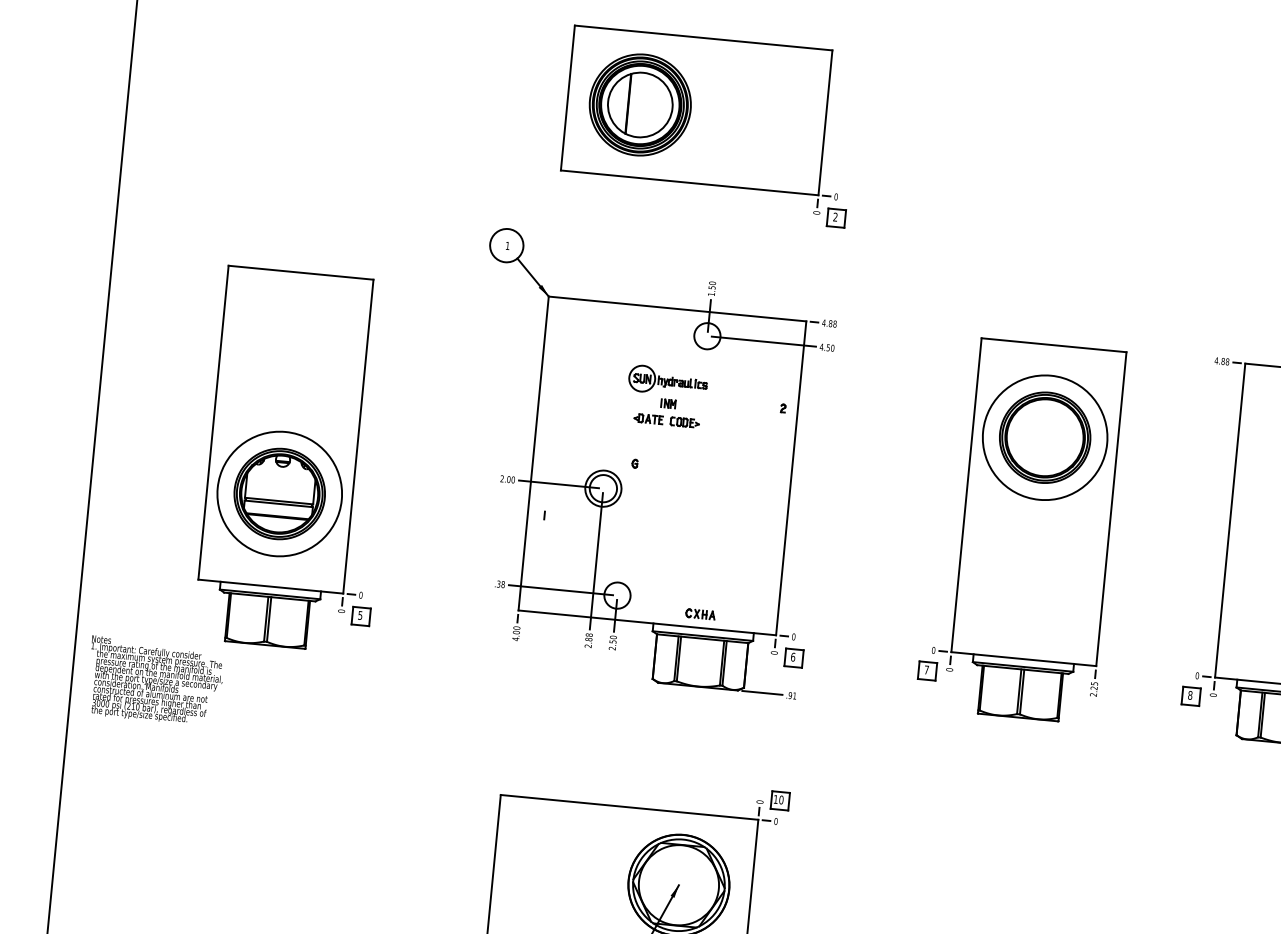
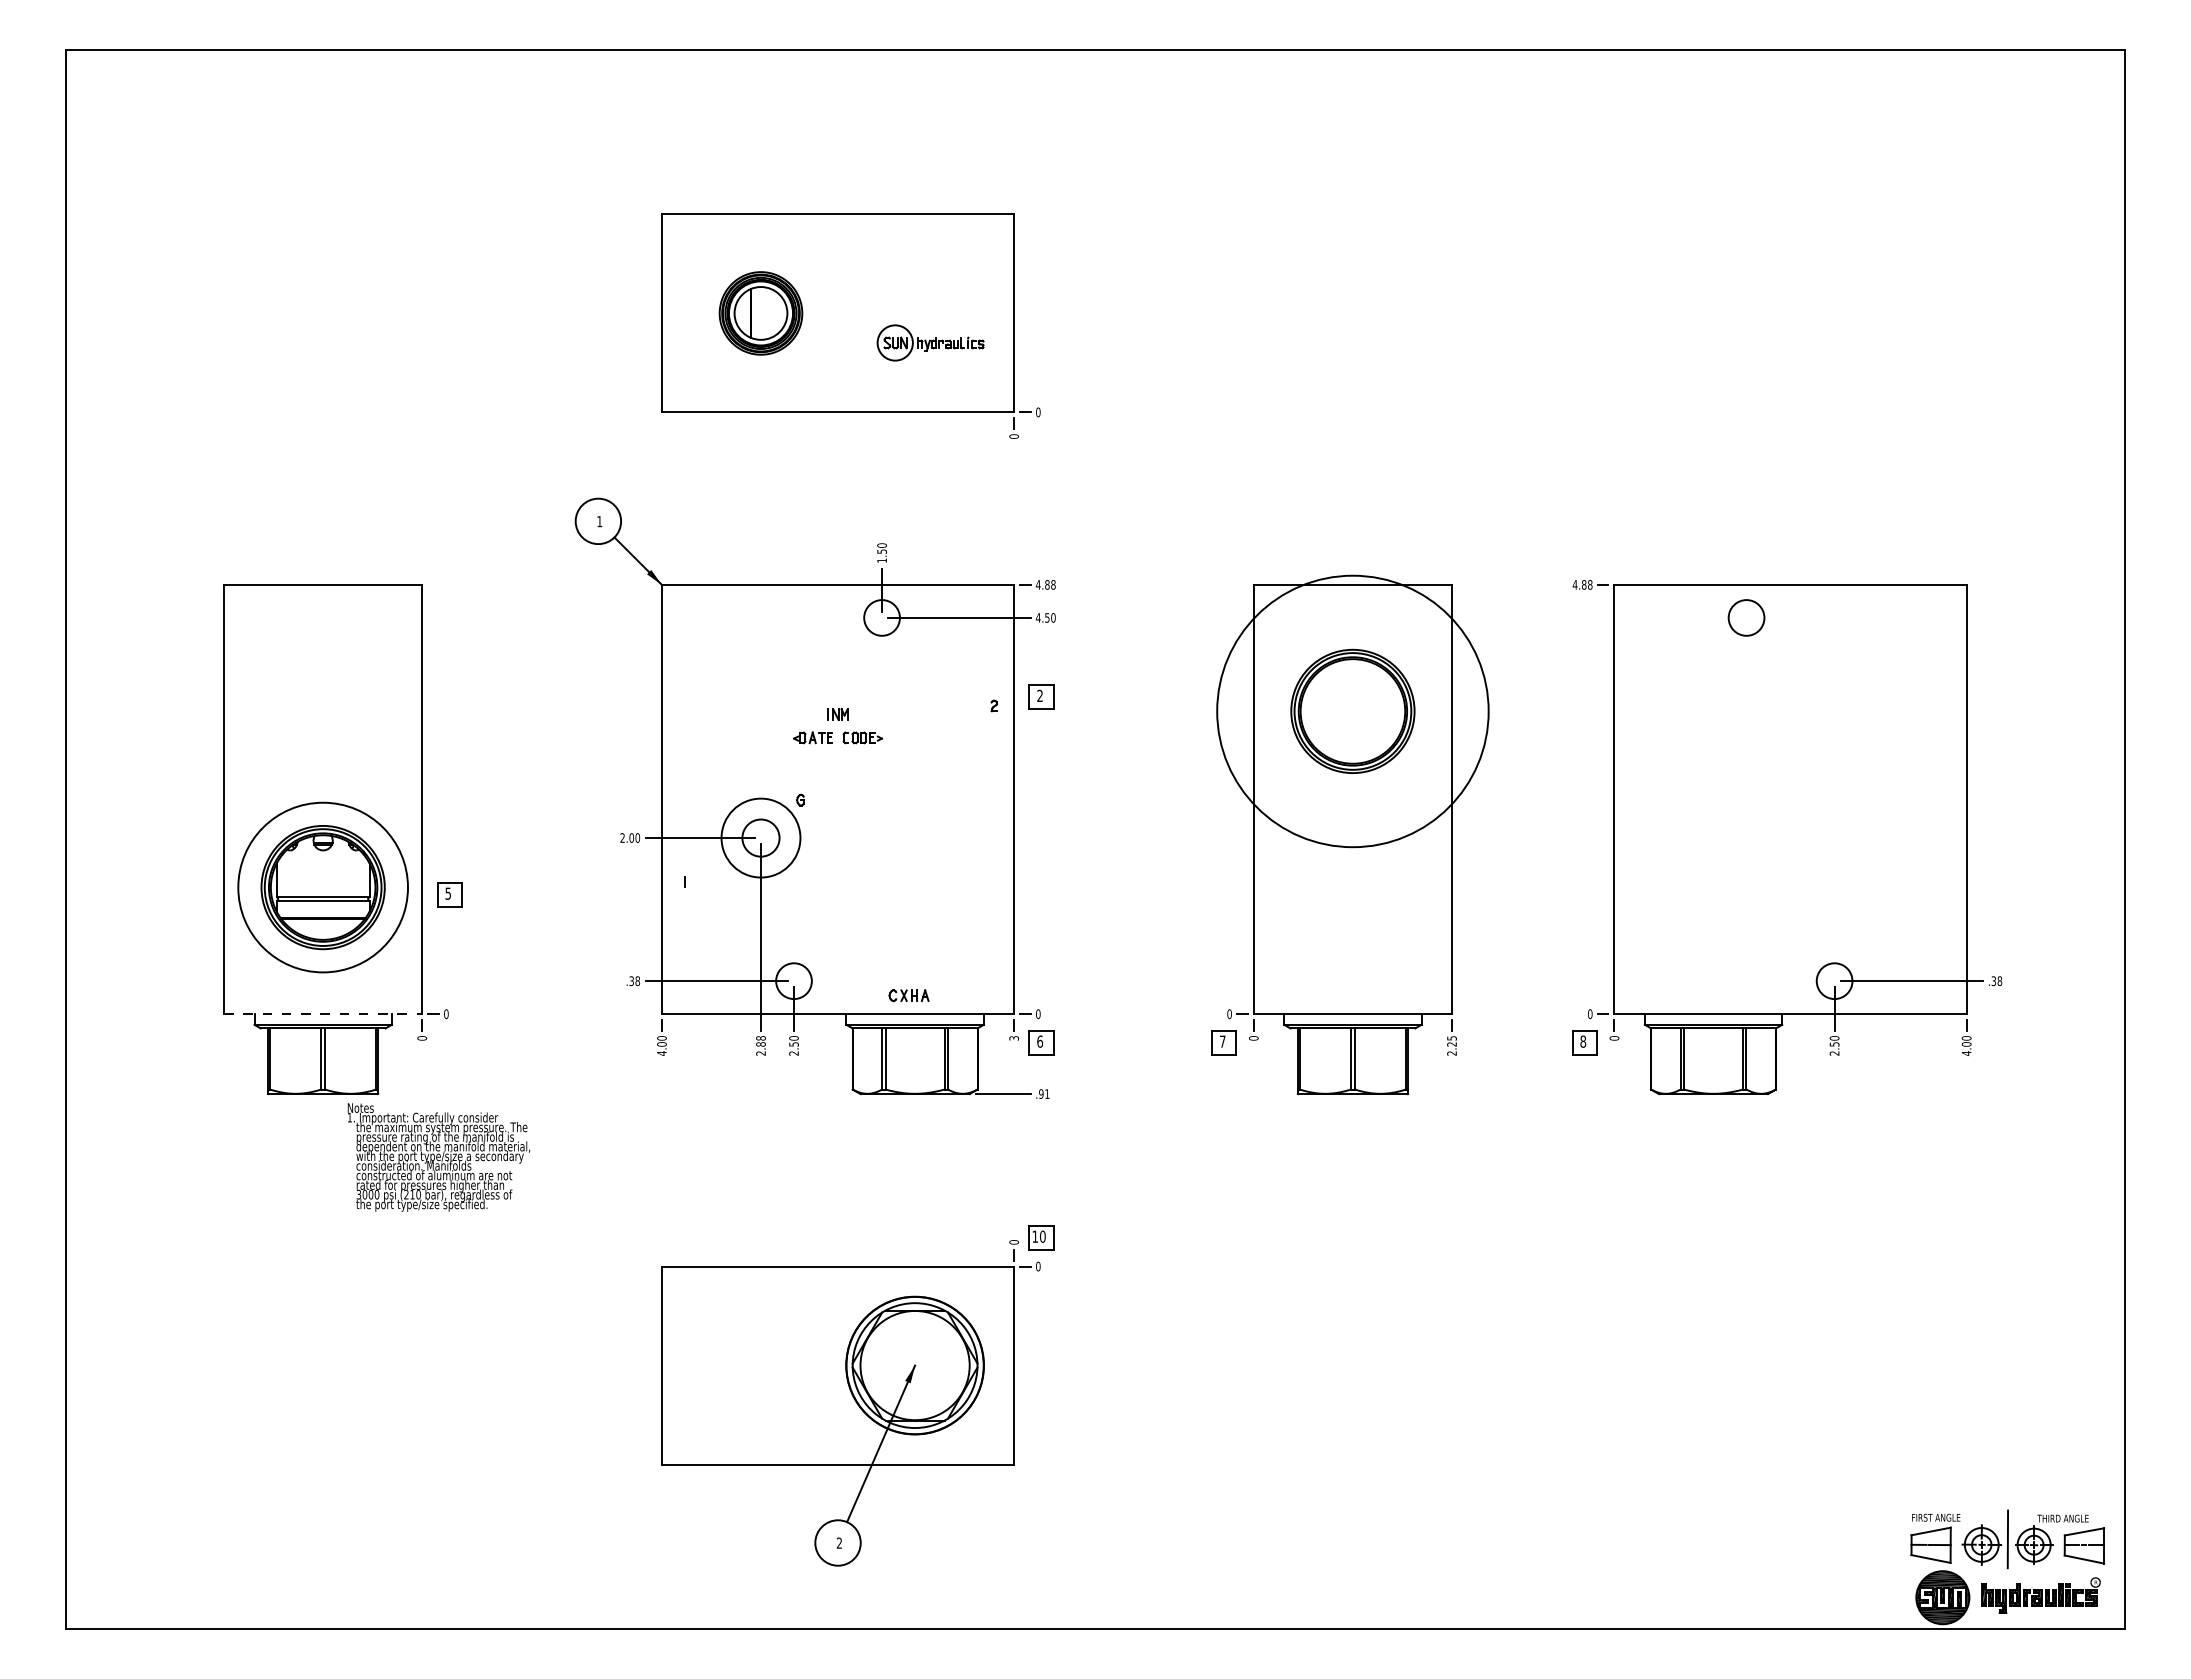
part: (639, 105) -> (760, 313), size x0.6
part: (836, 217) -> (1041, 696), moved
part: (668, 380) -> (930, 342), moved
circle: (1044, 437) -> (1352, 711), size x1.6
circle: (603, 488) -> (760, 837), size x1.6
line: (271, 586) -> (323, 1014), solid -> dashed
part: (361, 616) -> (449, 894), moved
text: (773, 653) -> (1013, 1038), 0 -> 3
text: (154, 681) -> (438, 1157), moved

